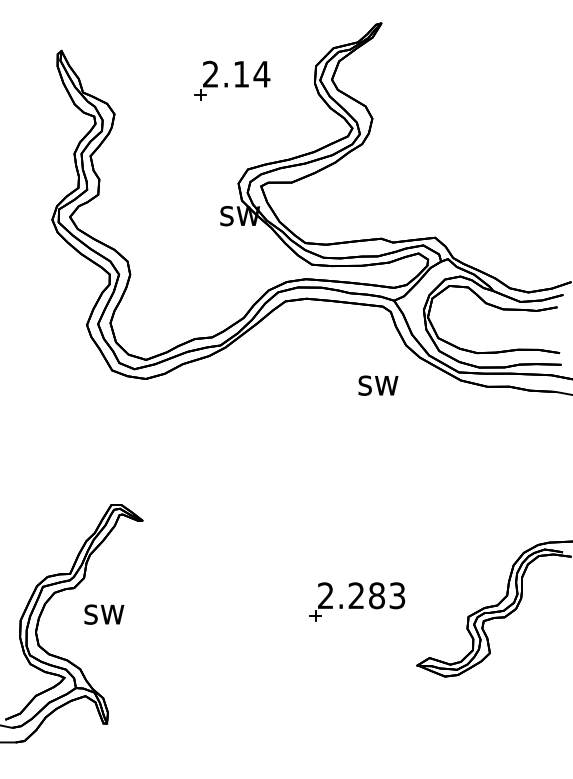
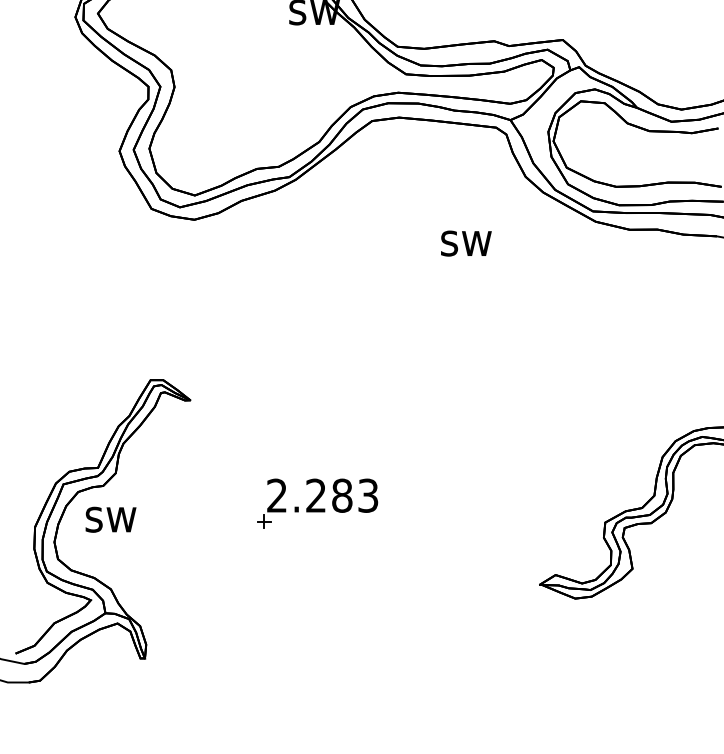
text: (378, 385) -> (466, 243), moved
part: (357, 601) -> (317, 503), moved
text: (104, 614) -> (111, 519), moved

